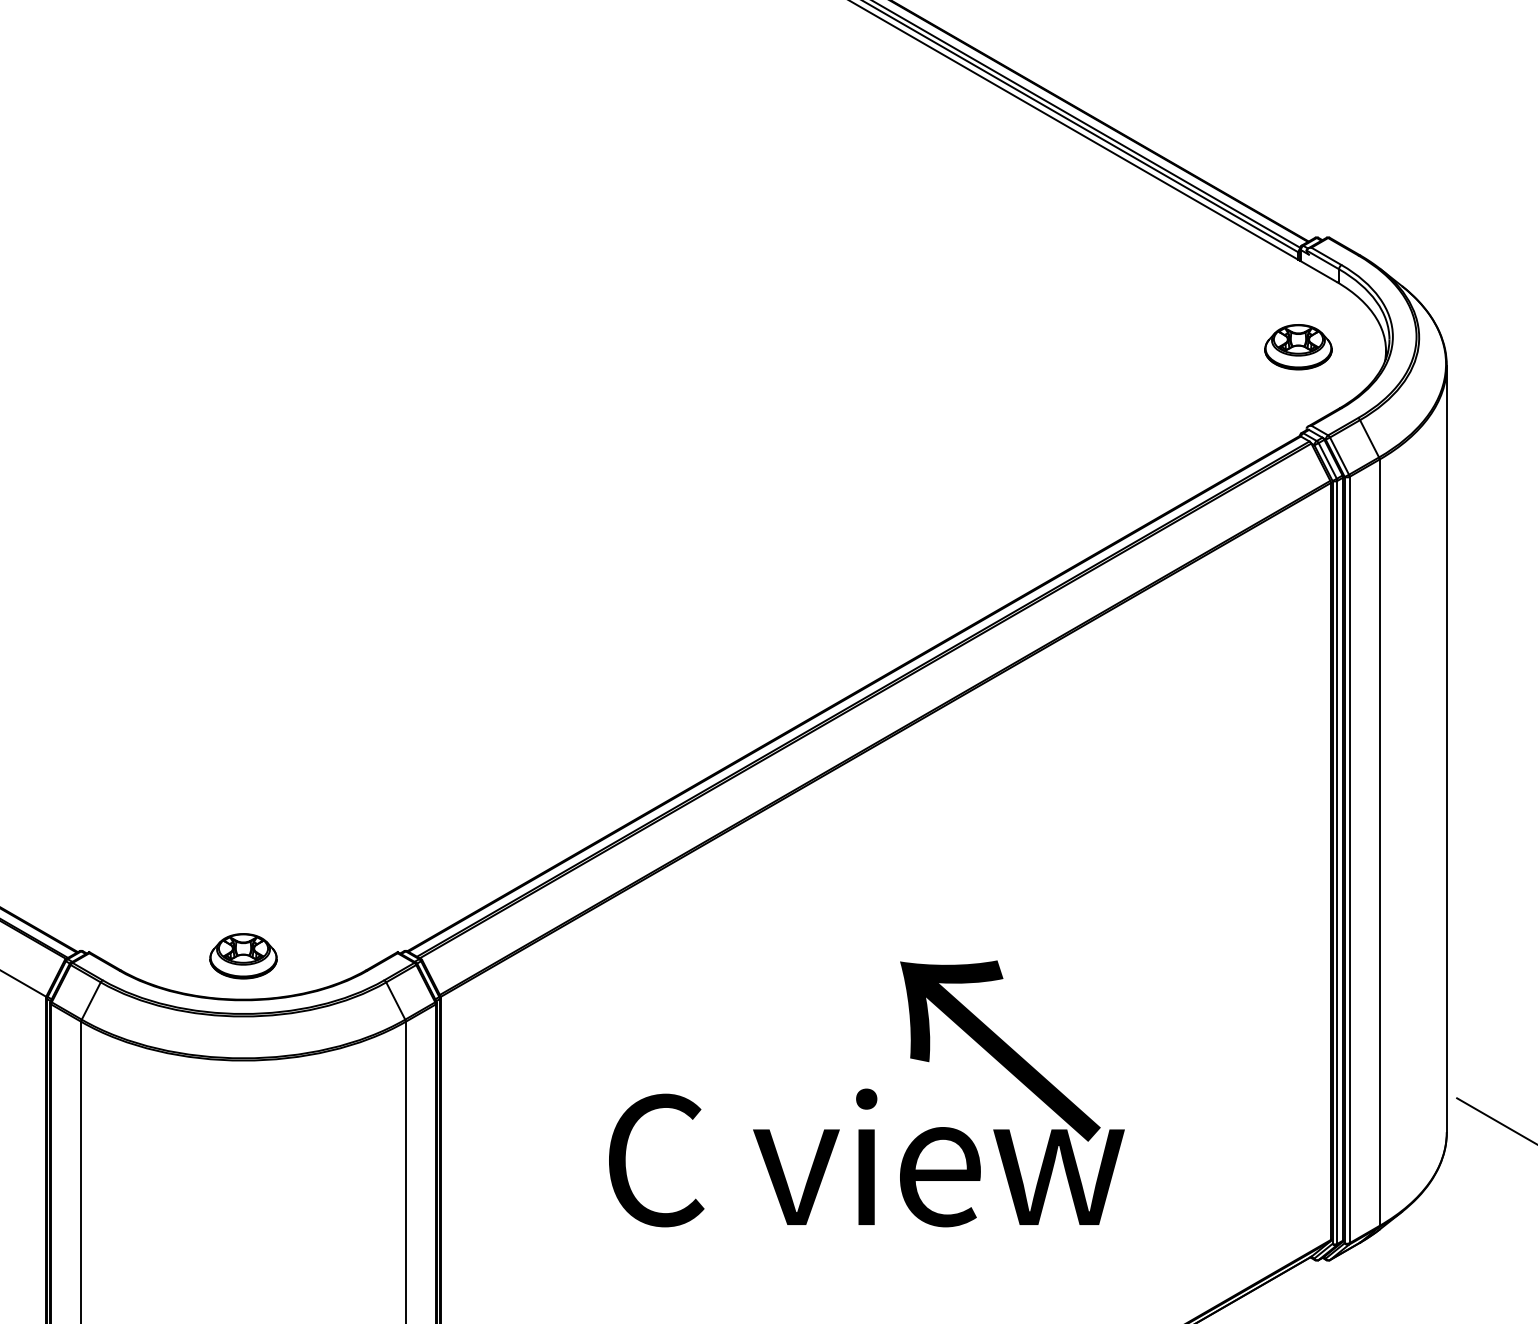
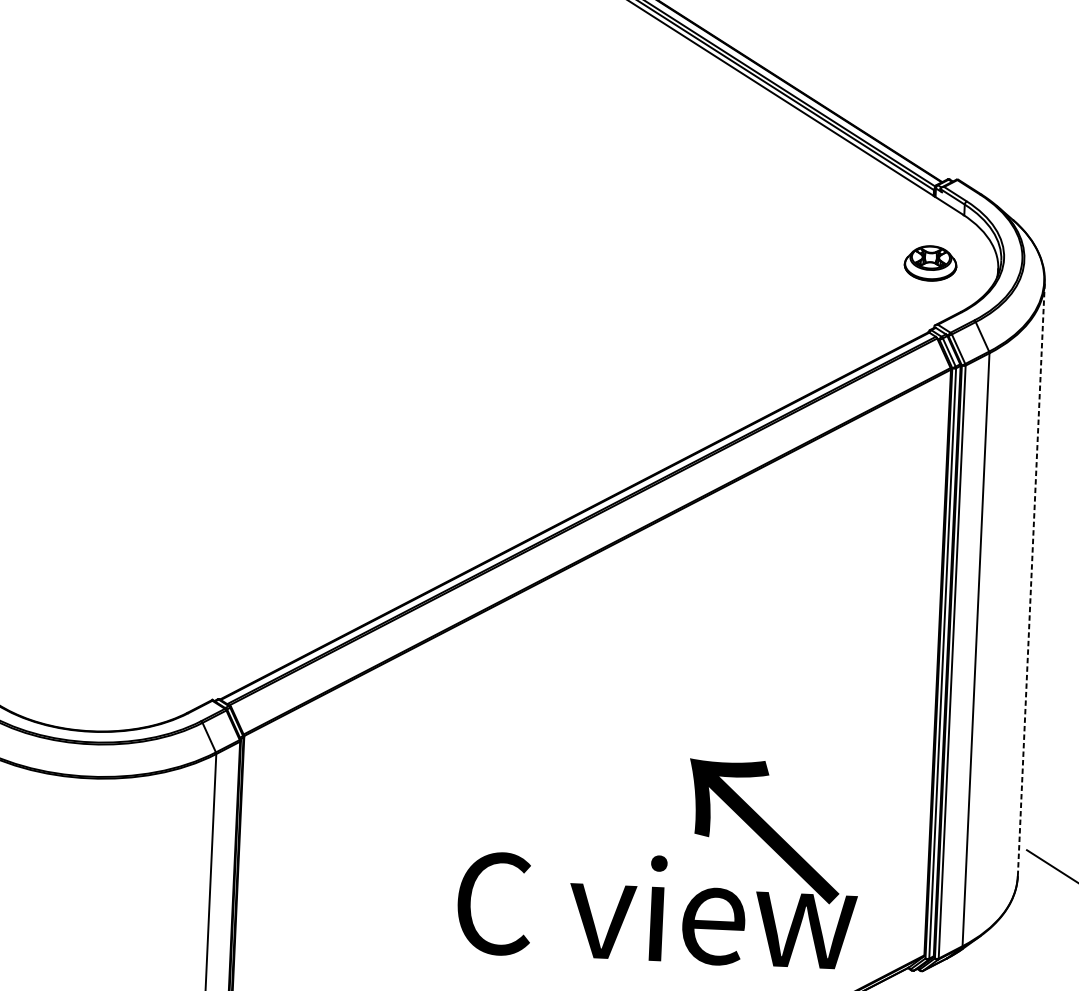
line: (1446, 748) -> (1031, 579), solid -> dashed
part: (243, 956) -> (93, 697), removed
text: (866, 1093) -> (659, 859), moved

